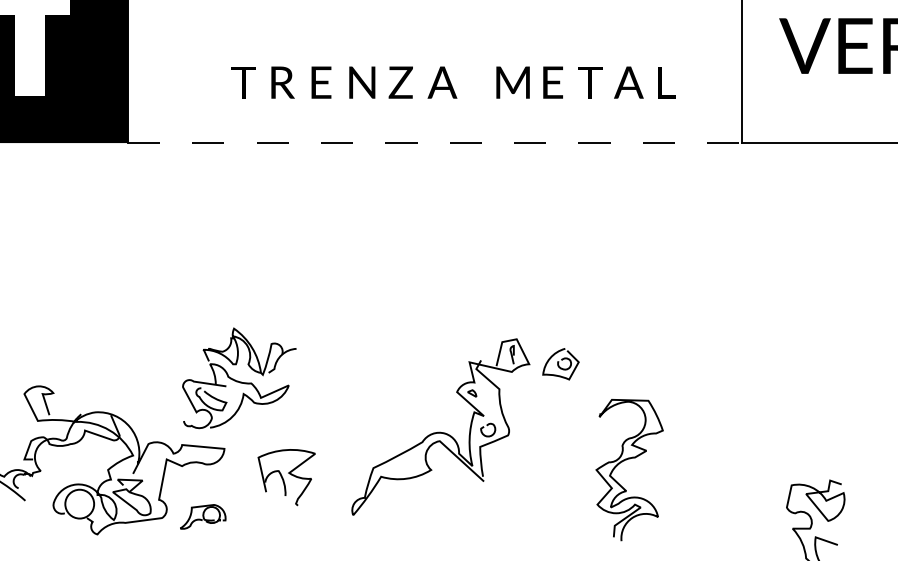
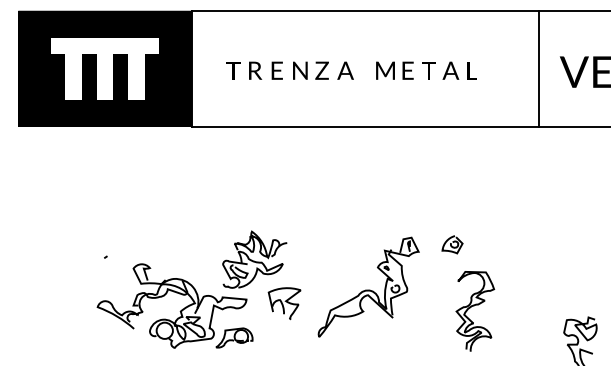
text: (452, 82) -> (351, 70), moved
line: (435, 142) -> (365, 126), dashed -> solid
part: (560, 363) -> (452, 244), moved
part: (286, 477) -> (284, 303), moved
part: (203, 516) -> (234, 337), size x1.43

